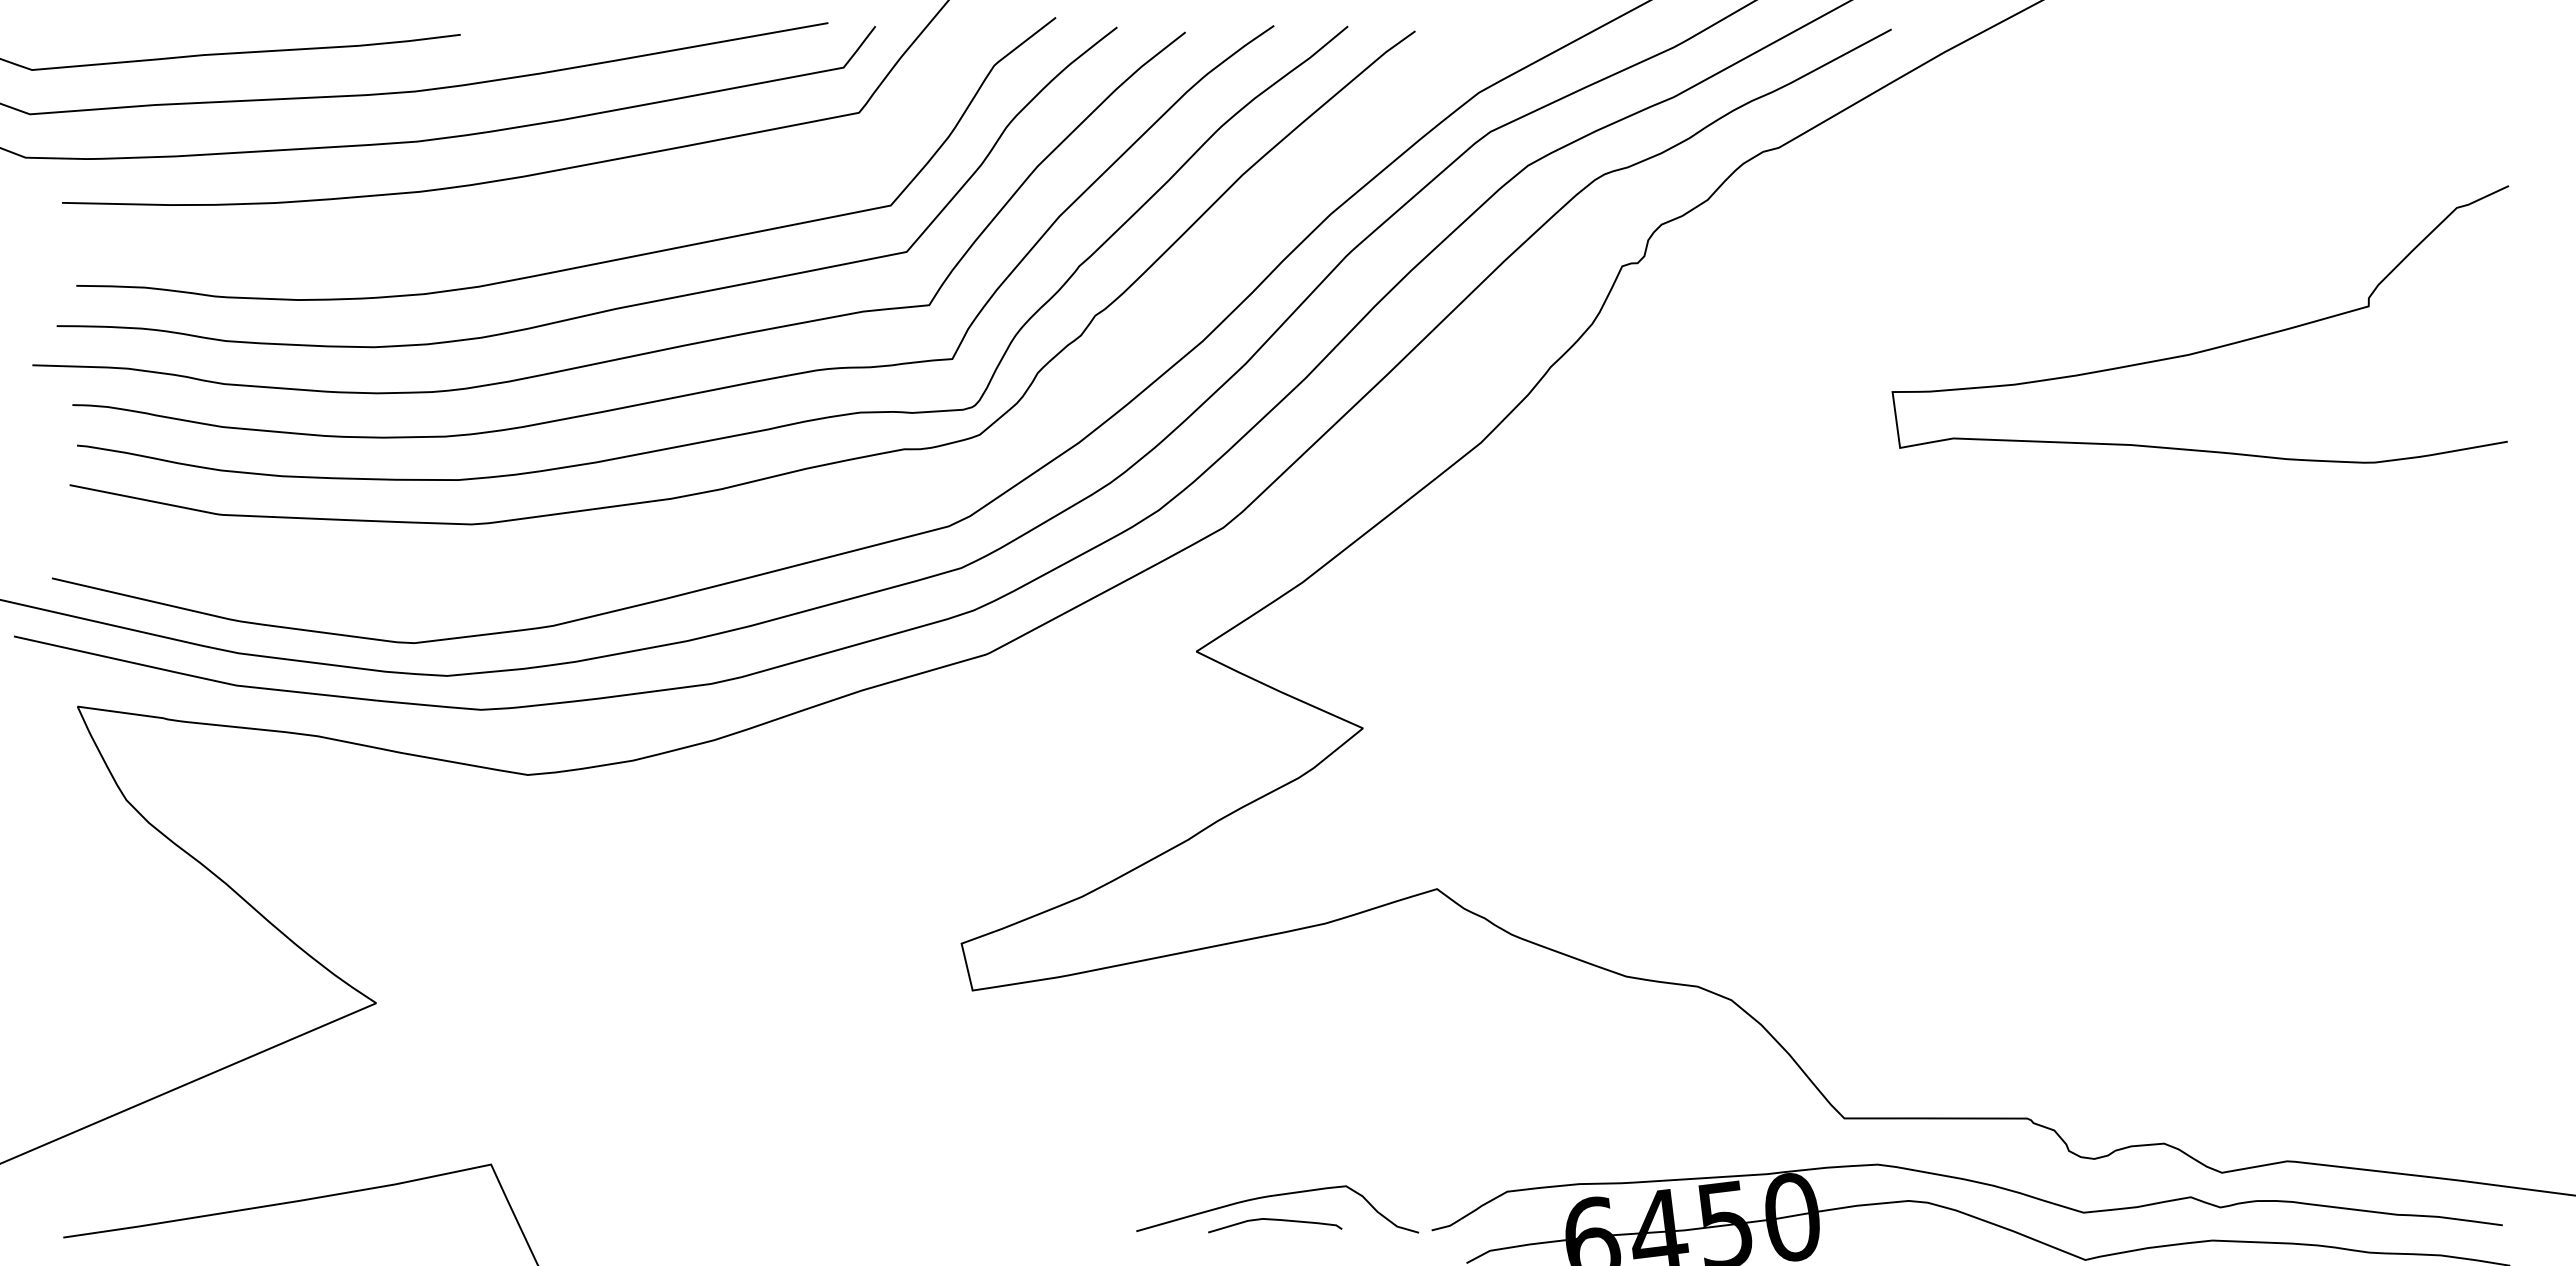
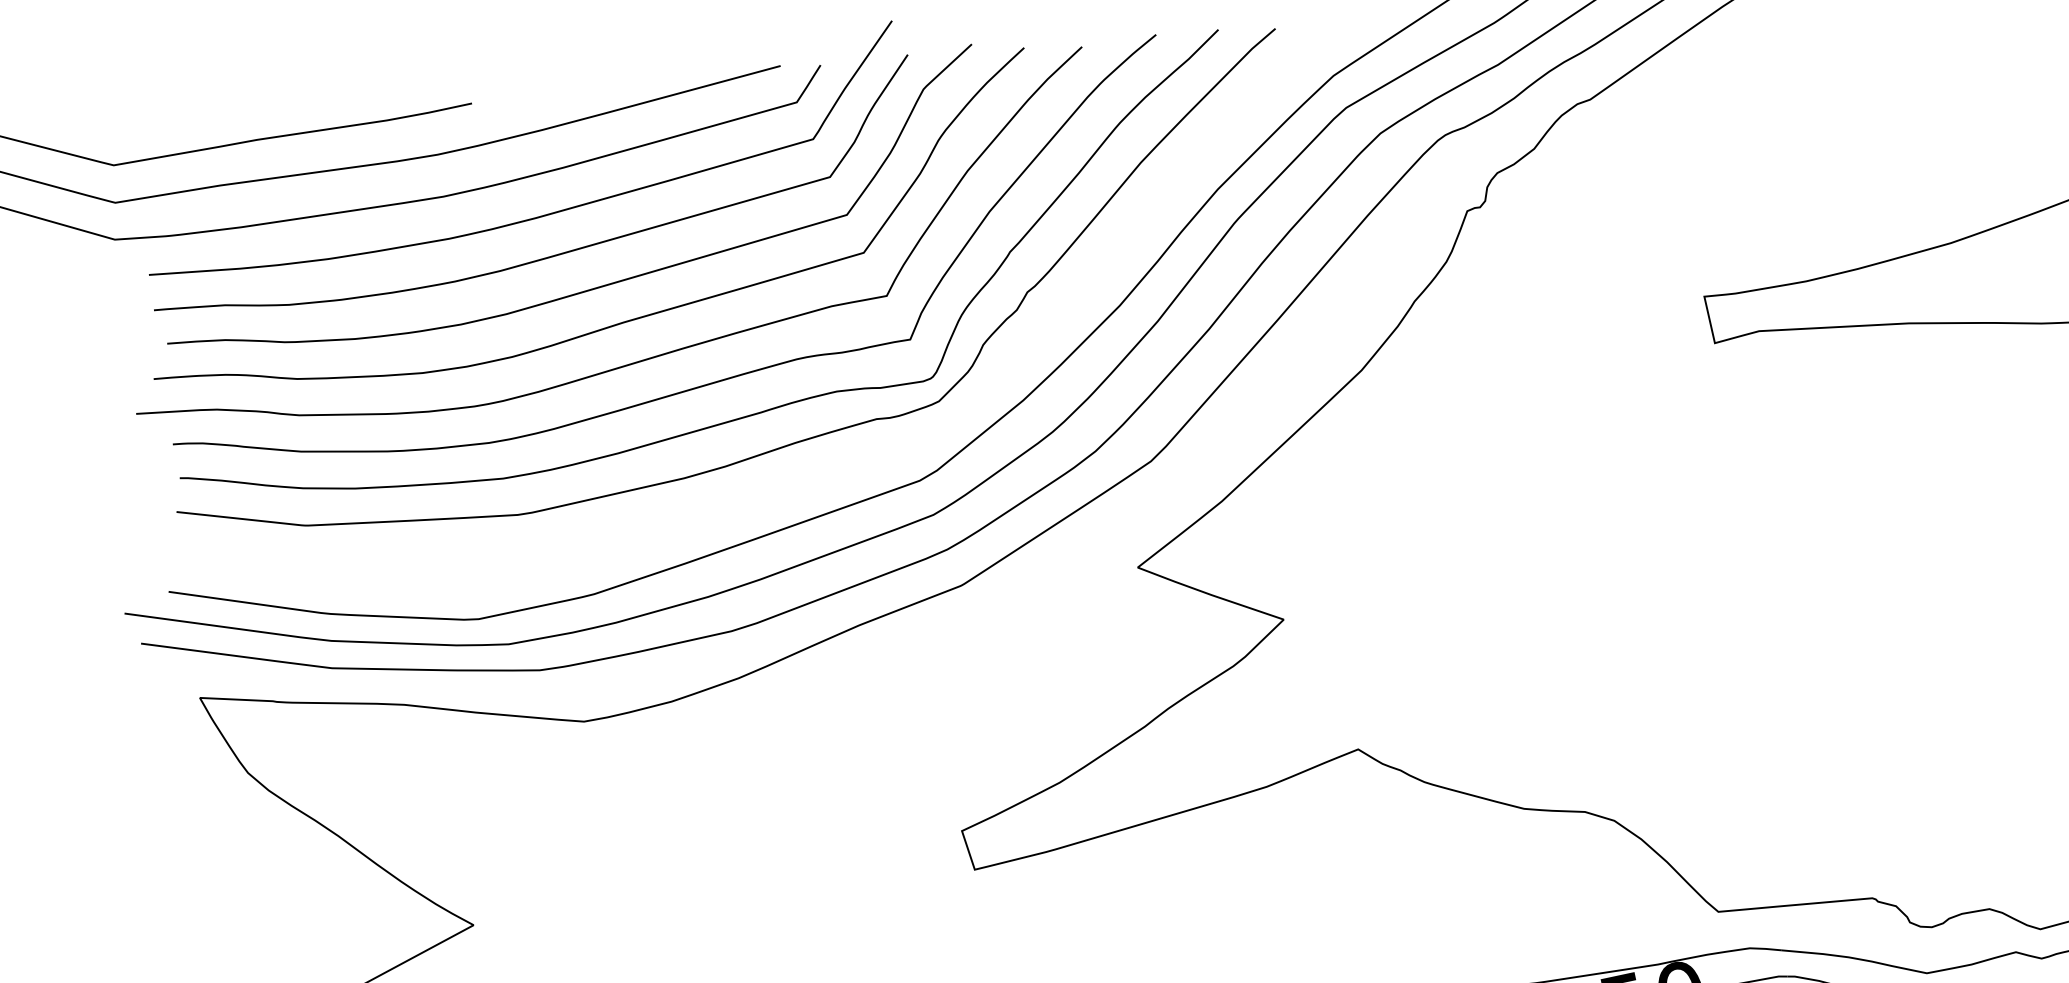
curve: (538, 222) -> (551, 255), added

